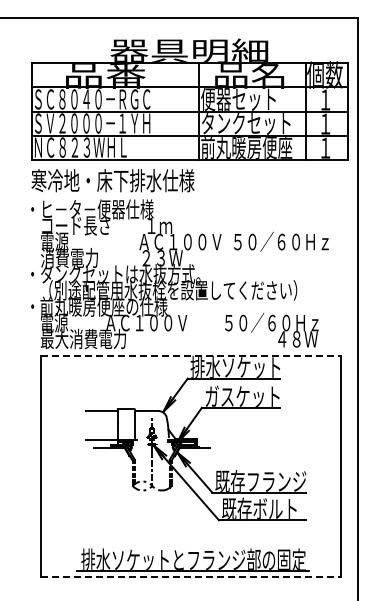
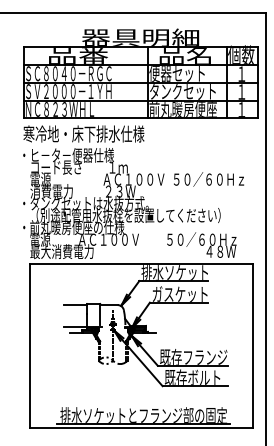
line: (191, 355) -> (142, 263), dashed -> solid
line: (191, 577) -> (142, 428), dashed -> solid

